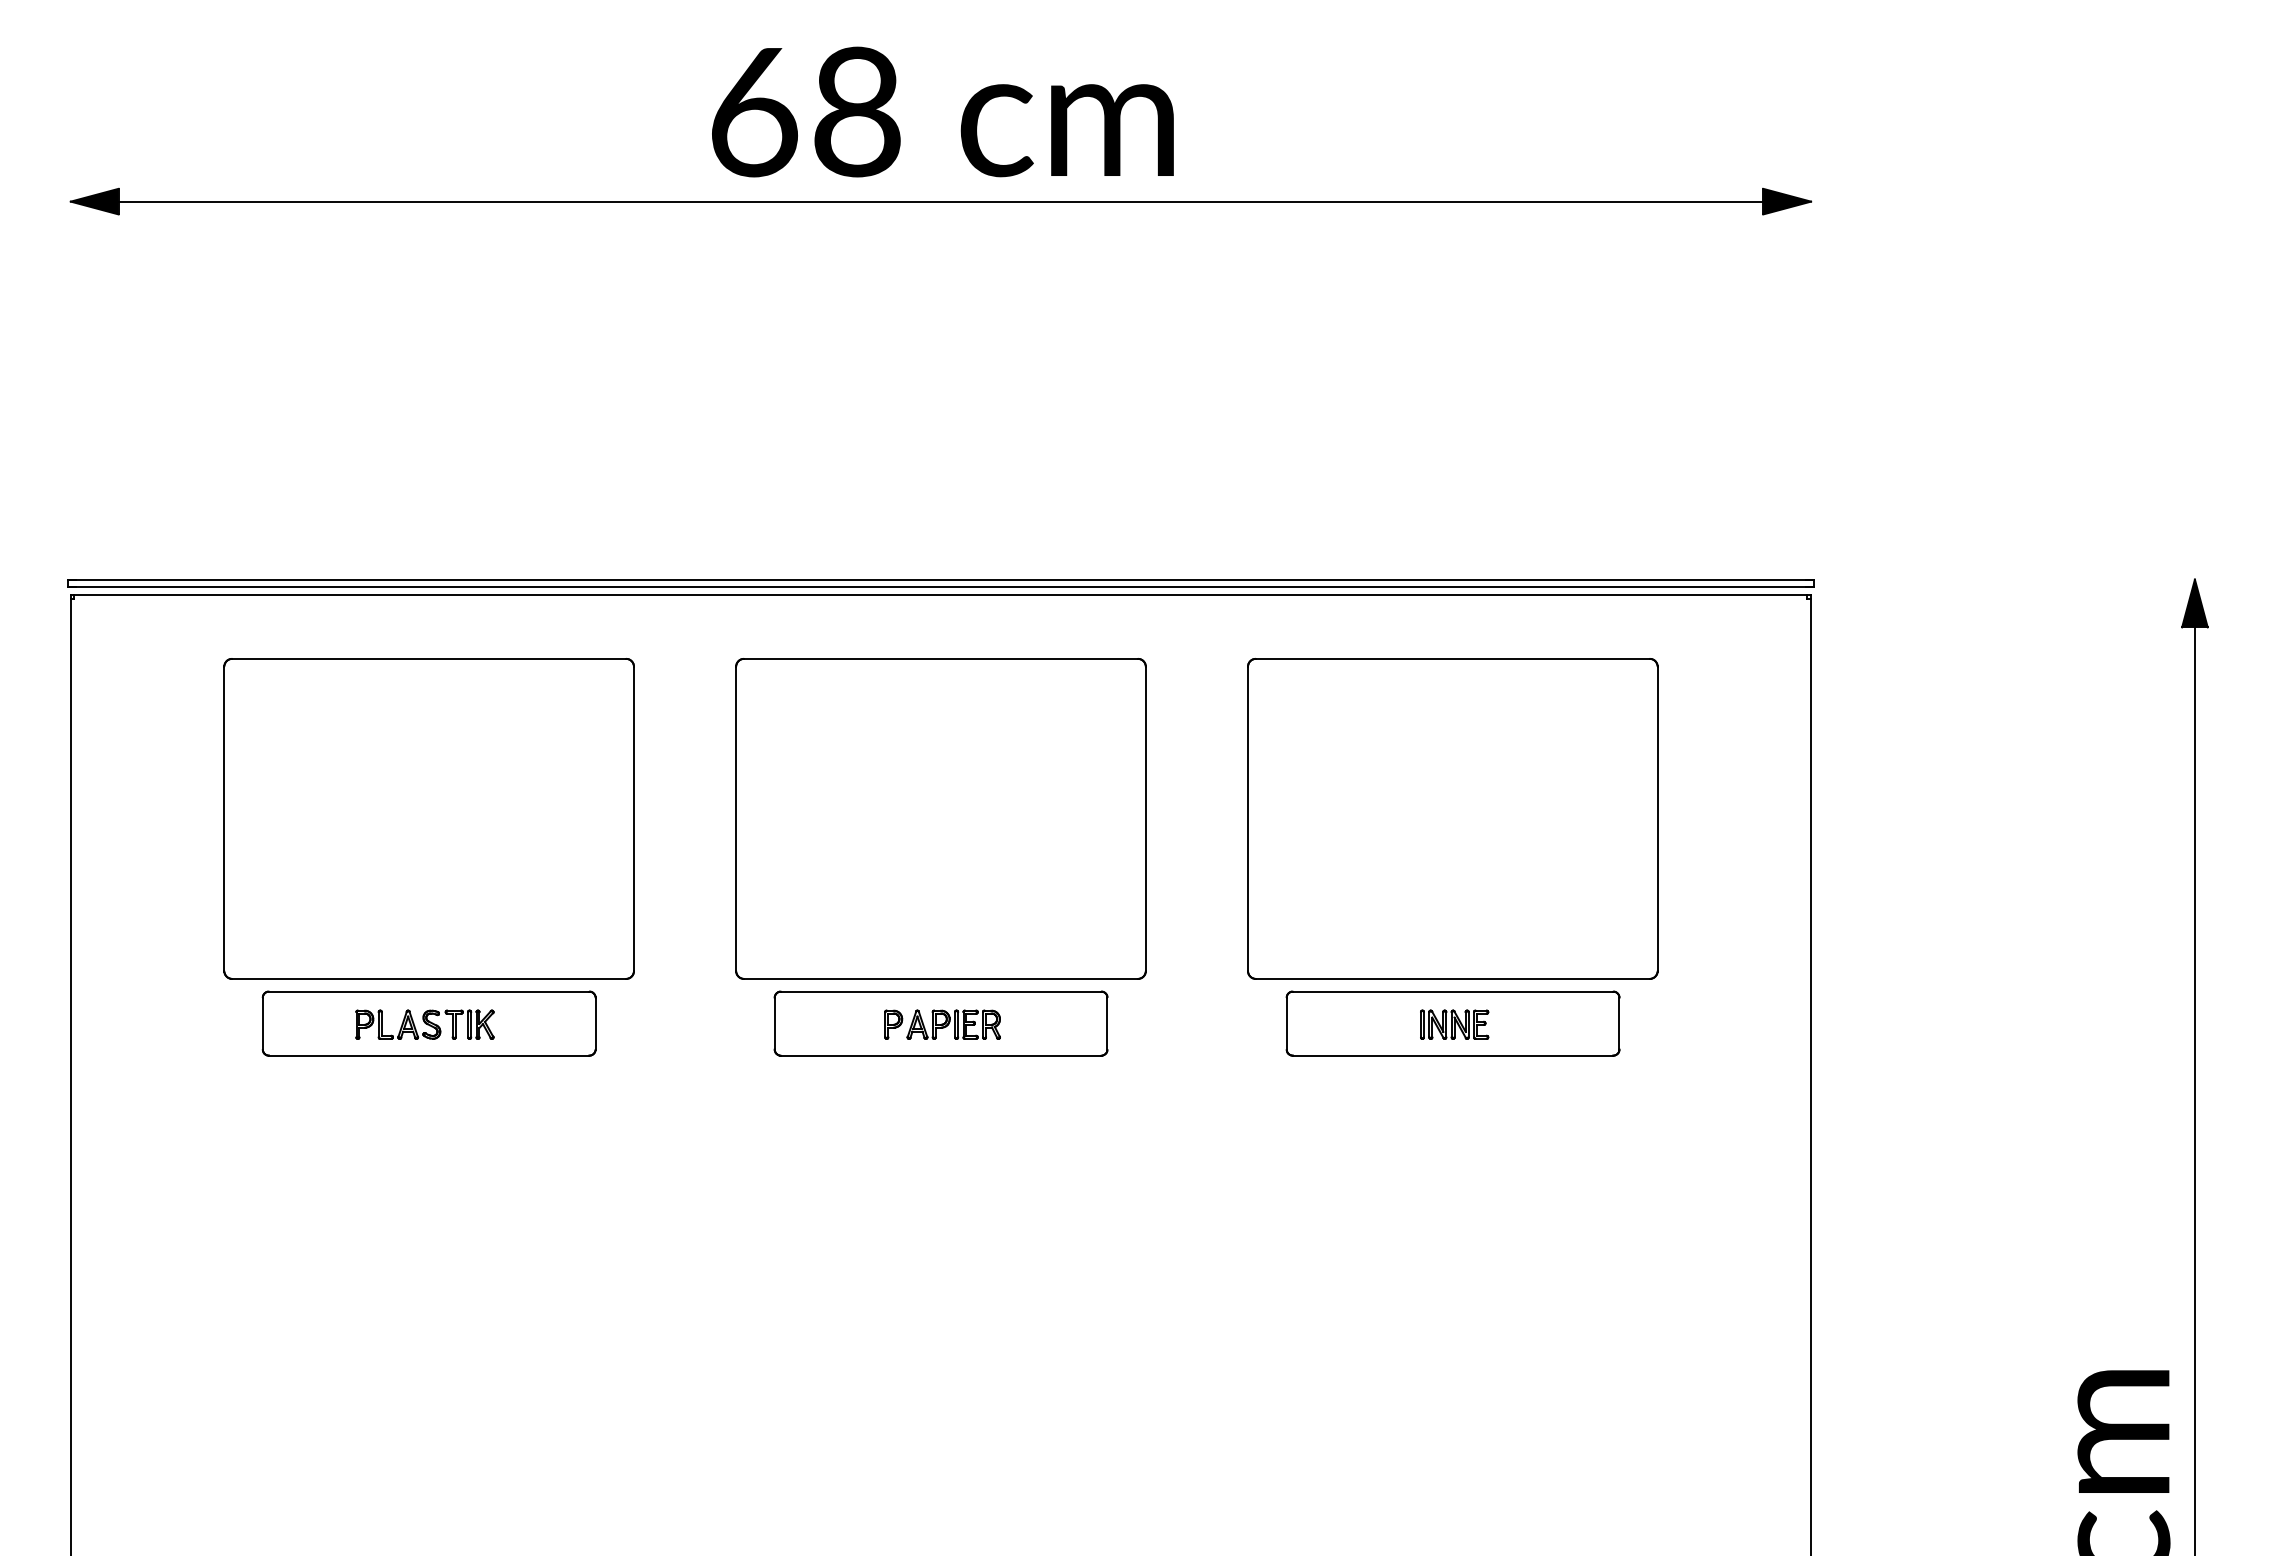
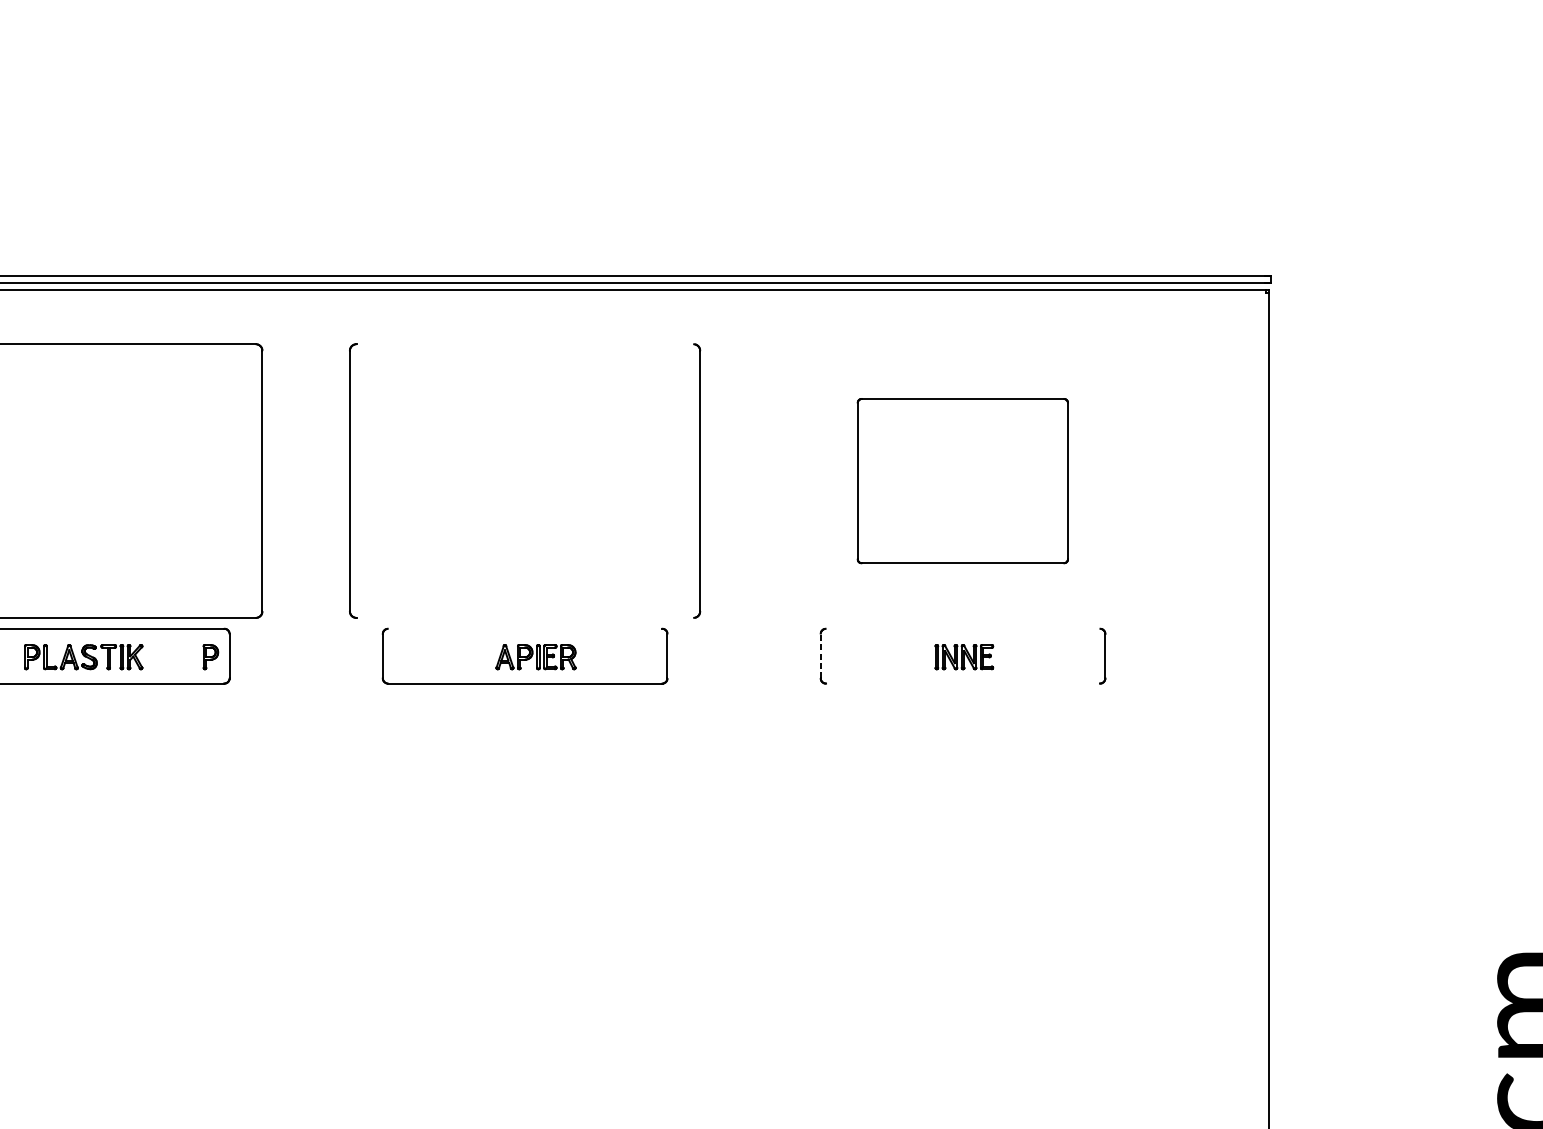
line: (940, 658) -> (524, 343), removed
part: (1452, 818) -> (962, 480), size x0.6
line: (940, 978) -> (524, 617), removed
line: (941, 991) -> (525, 628), removed
line: (1452, 991) -> (962, 628), removed
line: (1286, 1023) -> (820, 656), solid -> dashed
part: (893, 1024) -> (210, 656), moved
line: (1452, 1055) -> (962, 683), removed

